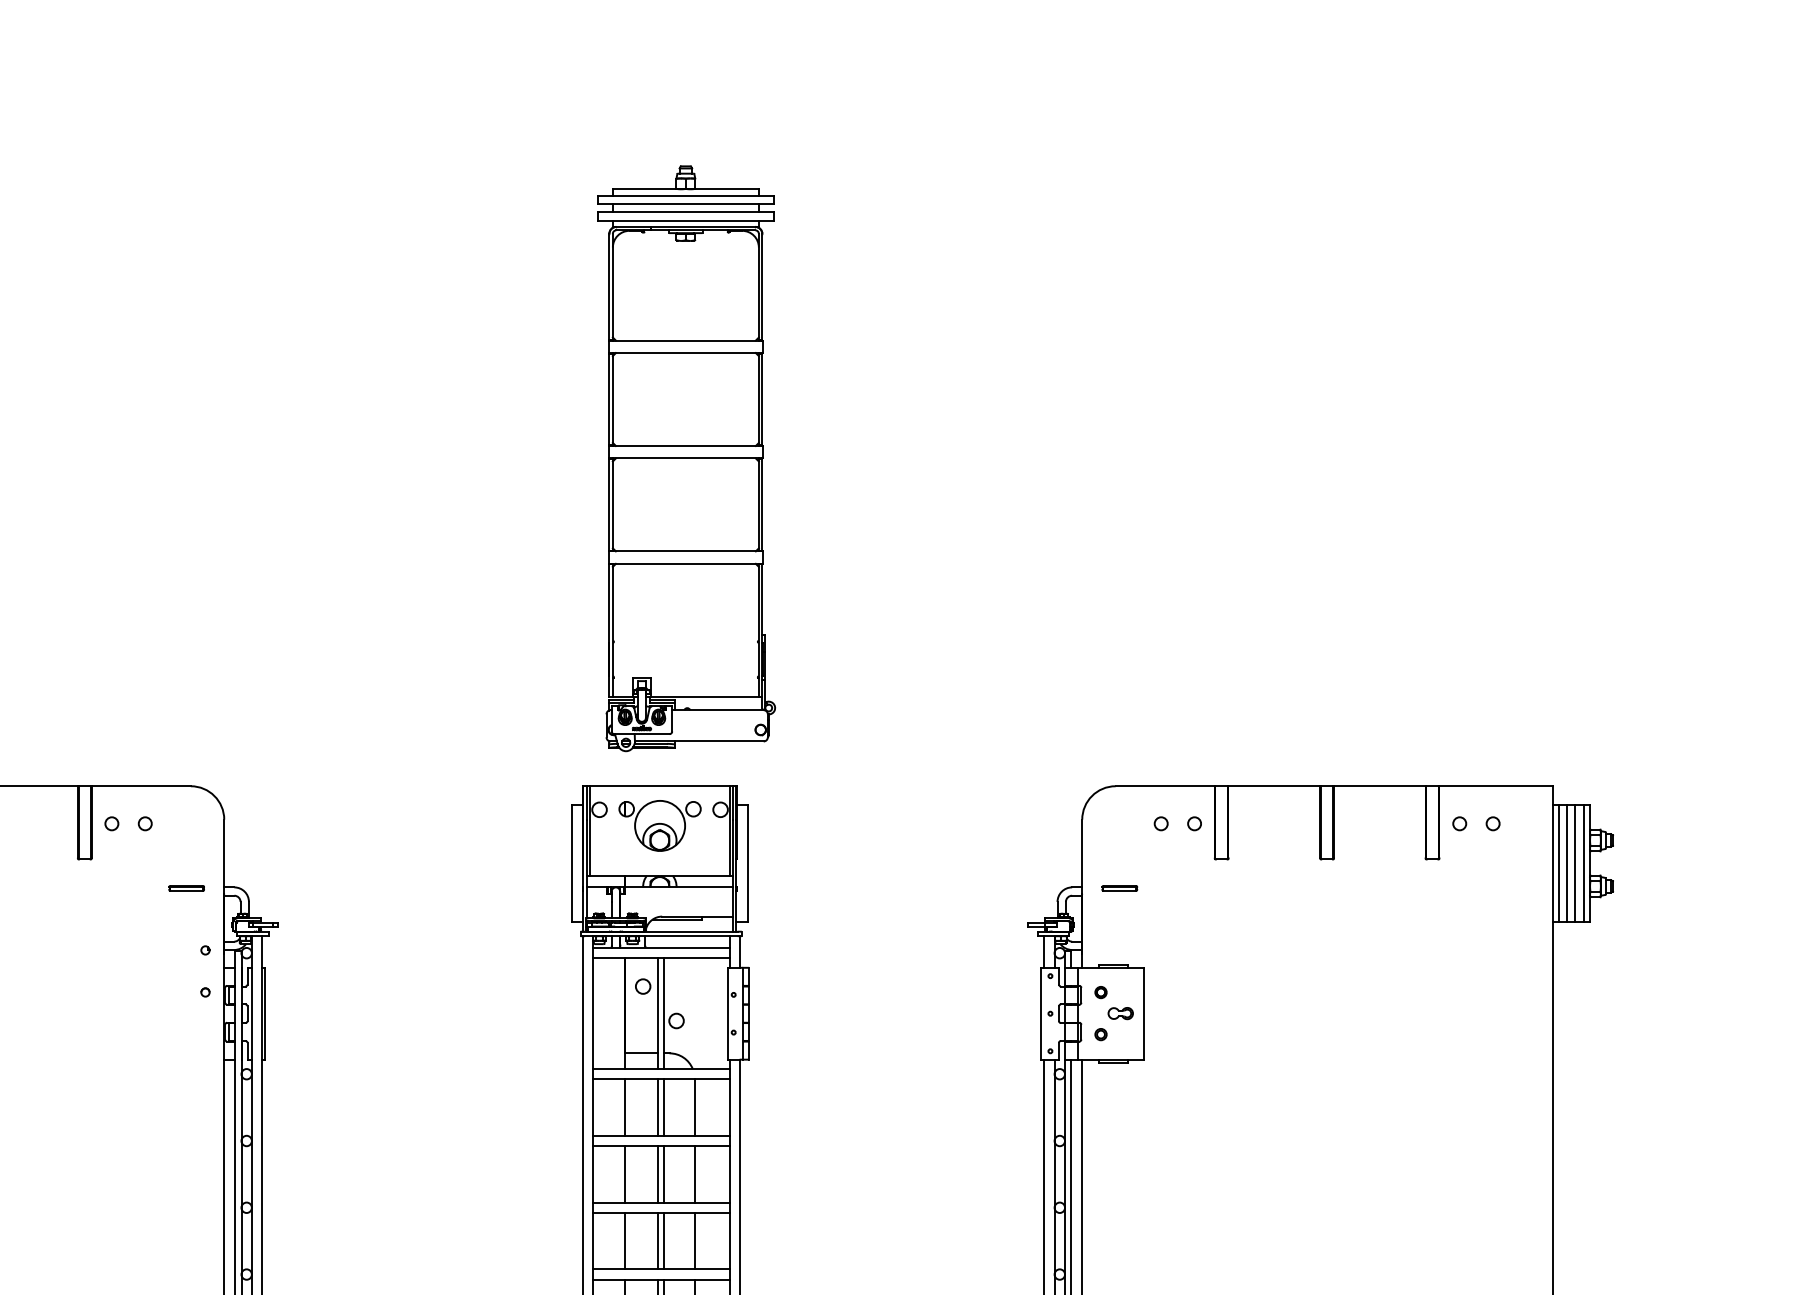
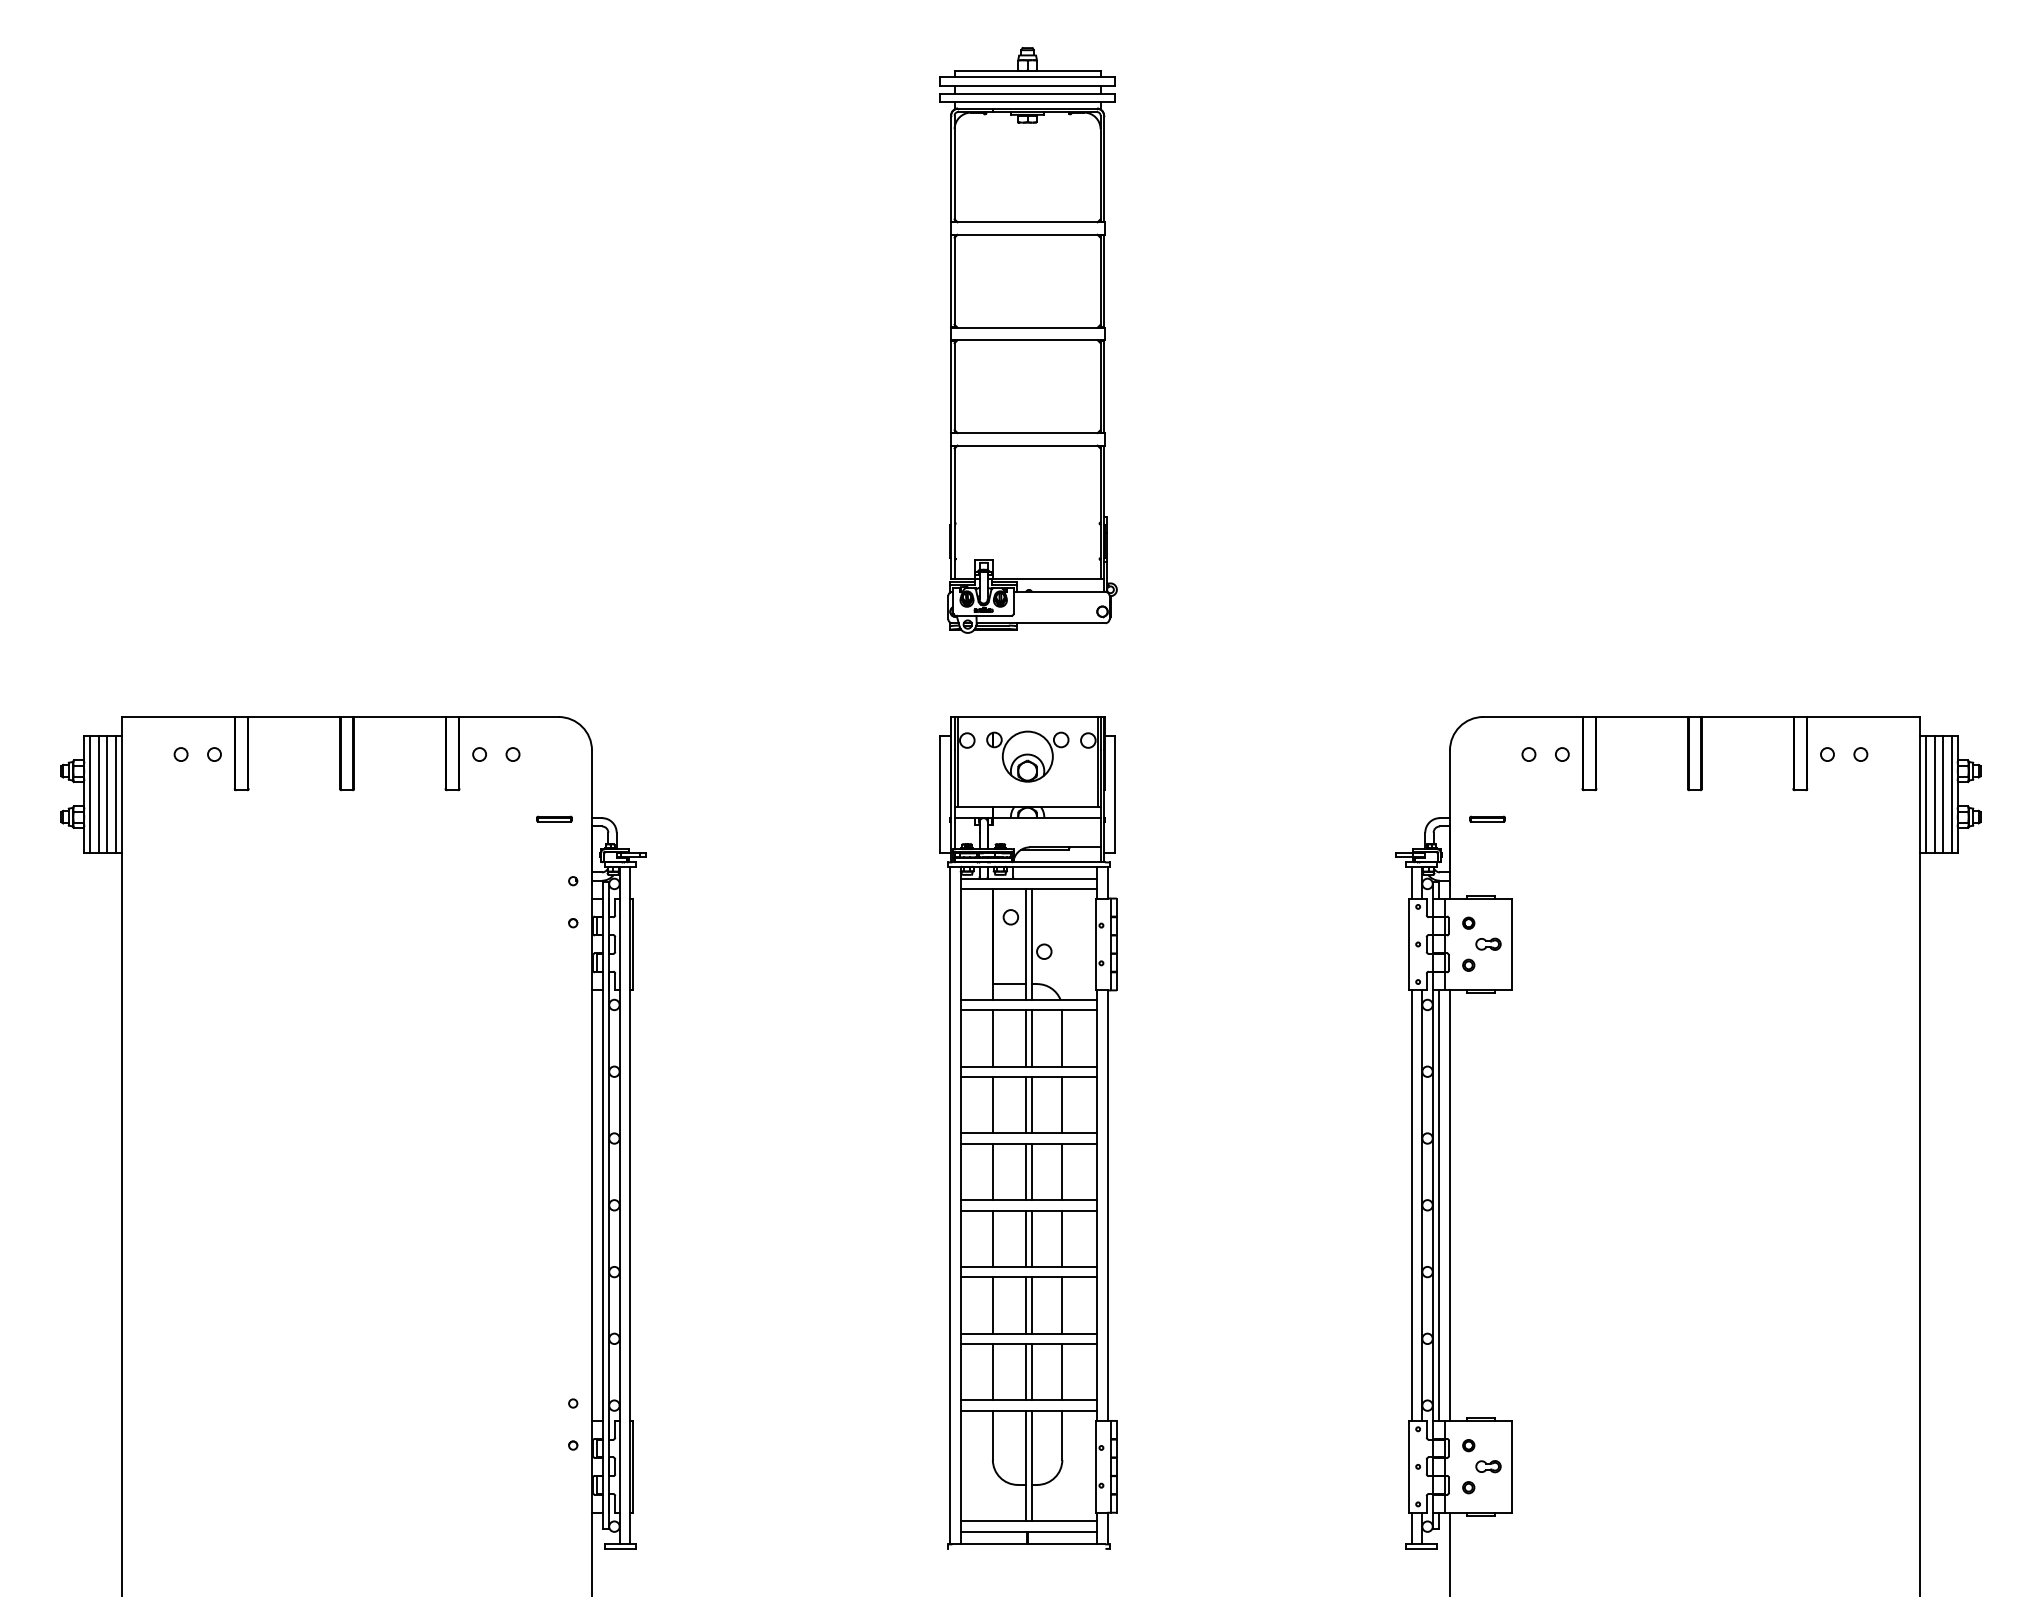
part: (686, 458) -> (1028, 340), moved

